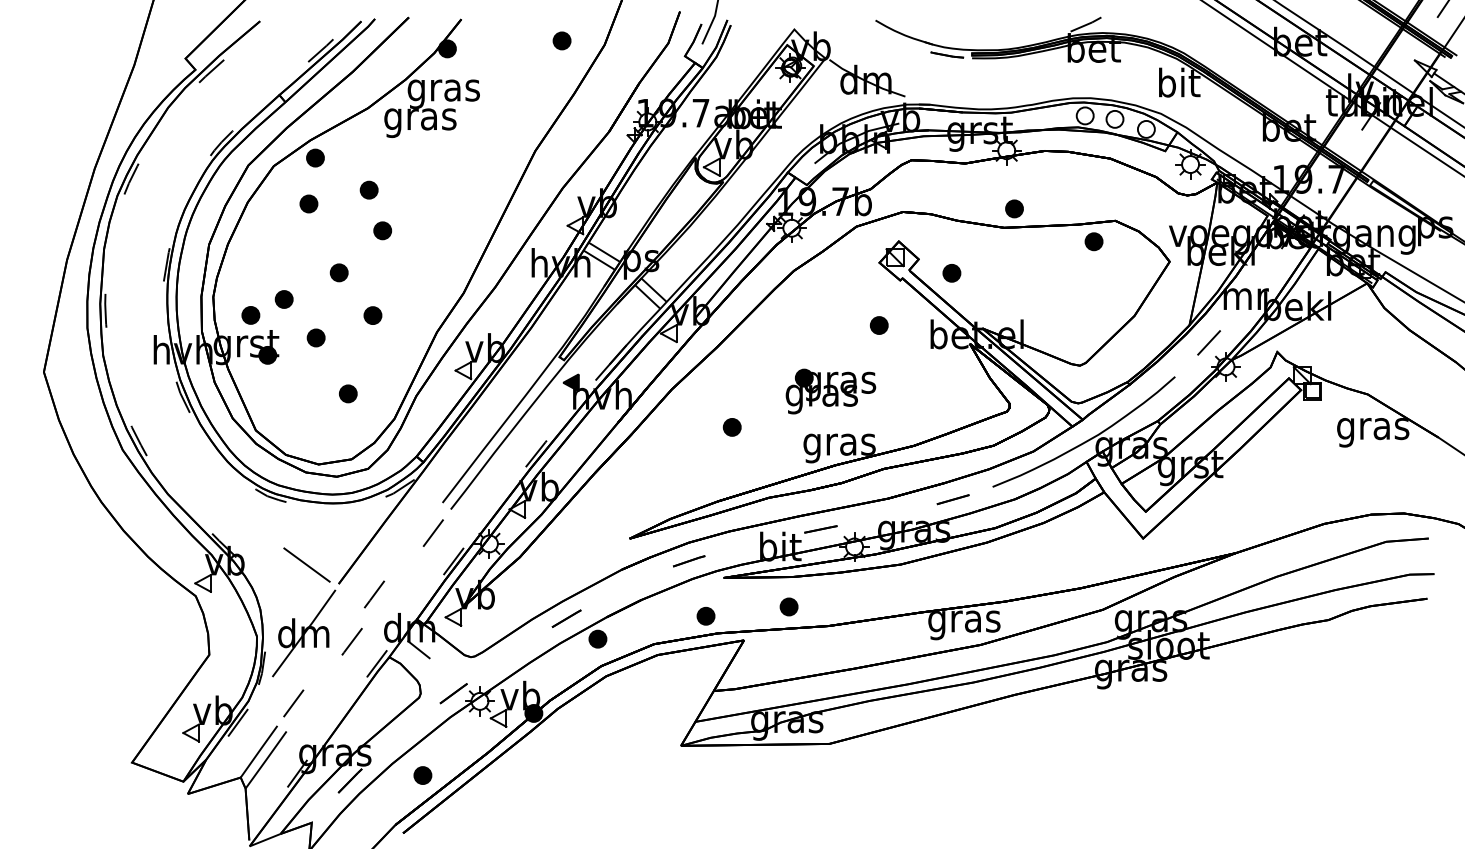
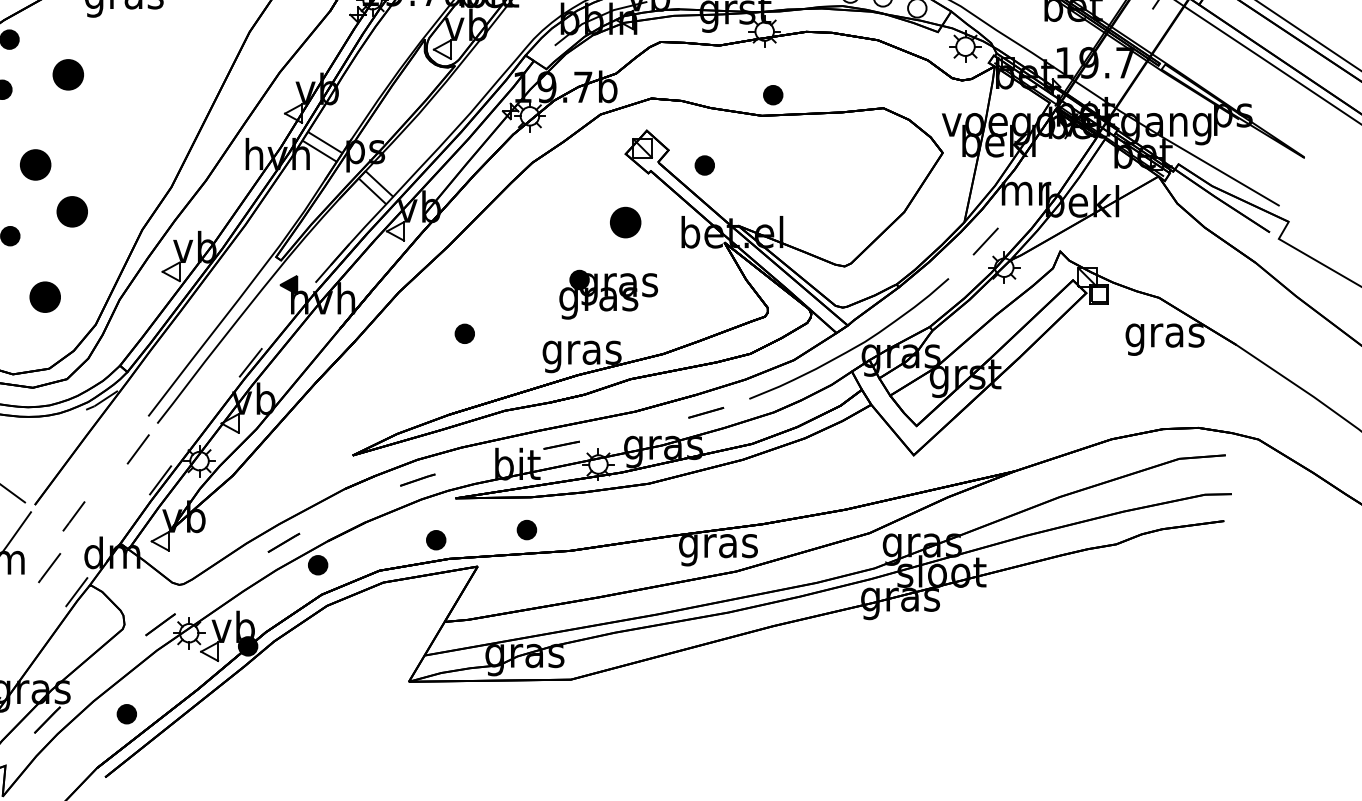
part: (368, 189) -> (67, 73), size x1.6
part: (382, 230) -> (82, 118), removed
part: (1093, 241) -> (859, 130), removed
part: (338, 272) -> (34, 164), size x1.6
part: (372, 315) -> (71, 211), size x1.6
part: (878, 325) -> (624, 222), size x1.6
part: (830, 391) -> (608, 294), moved
part: (348, 393) -> (45, 296), size x1.6
line: (418, 649) -> (122, 576), removed

